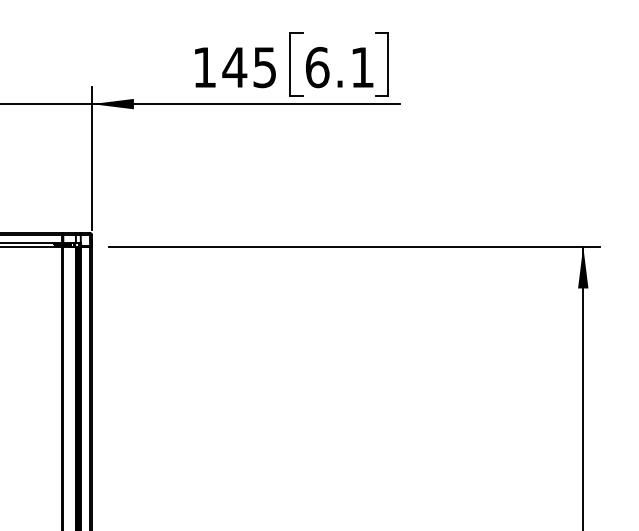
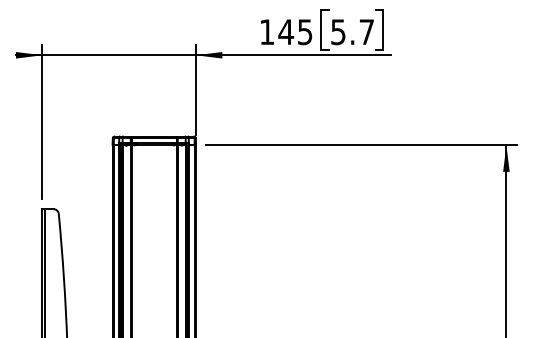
text: (339, 68) -> (352, 32), 6.1 -> 5.7

